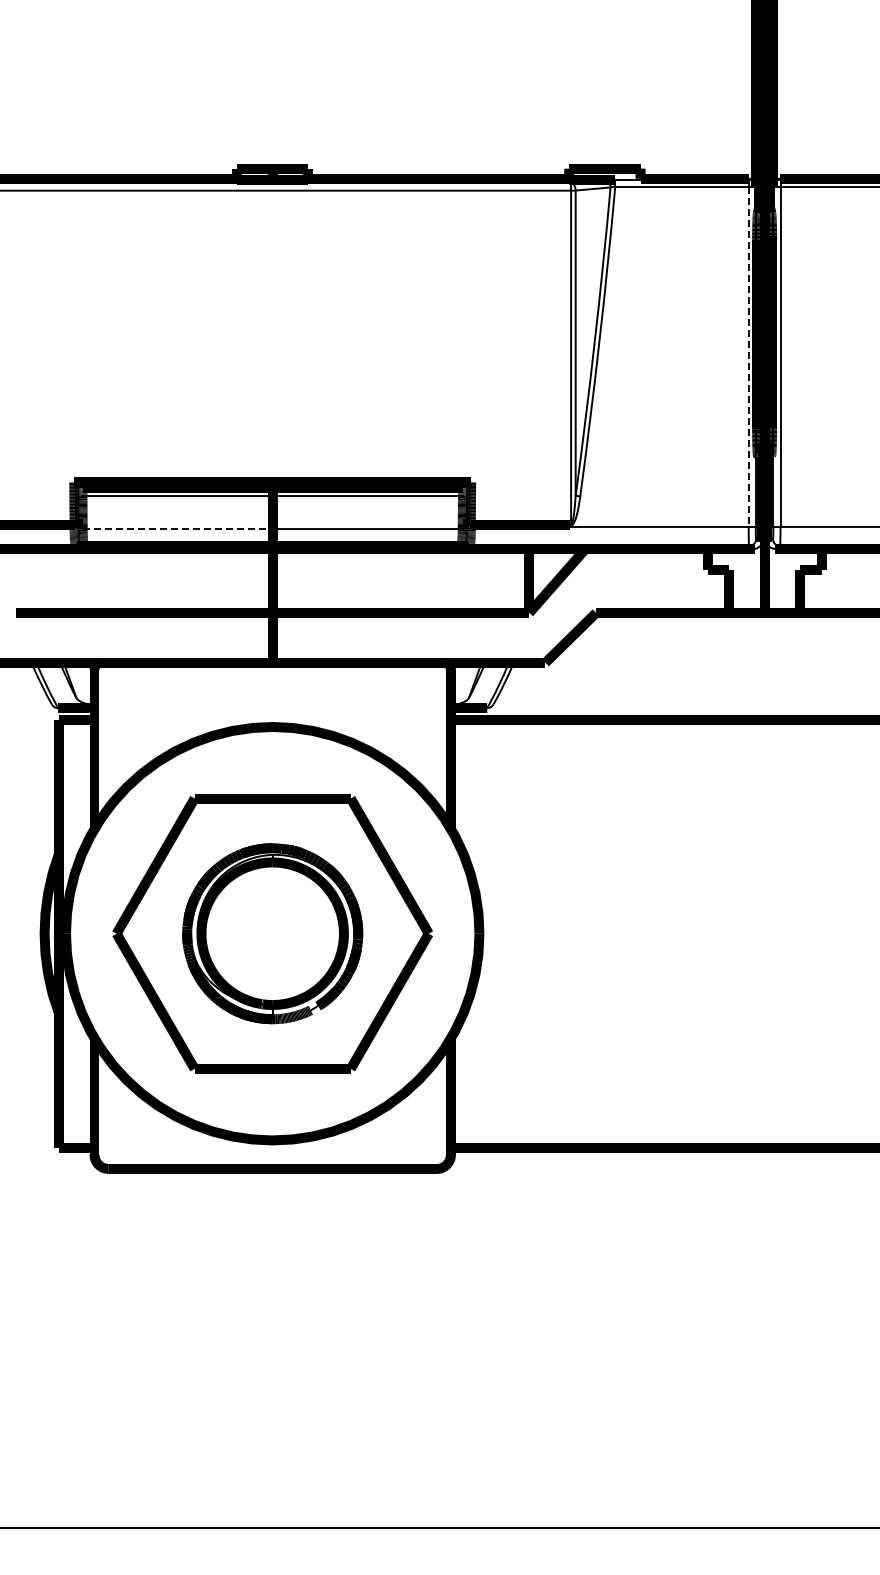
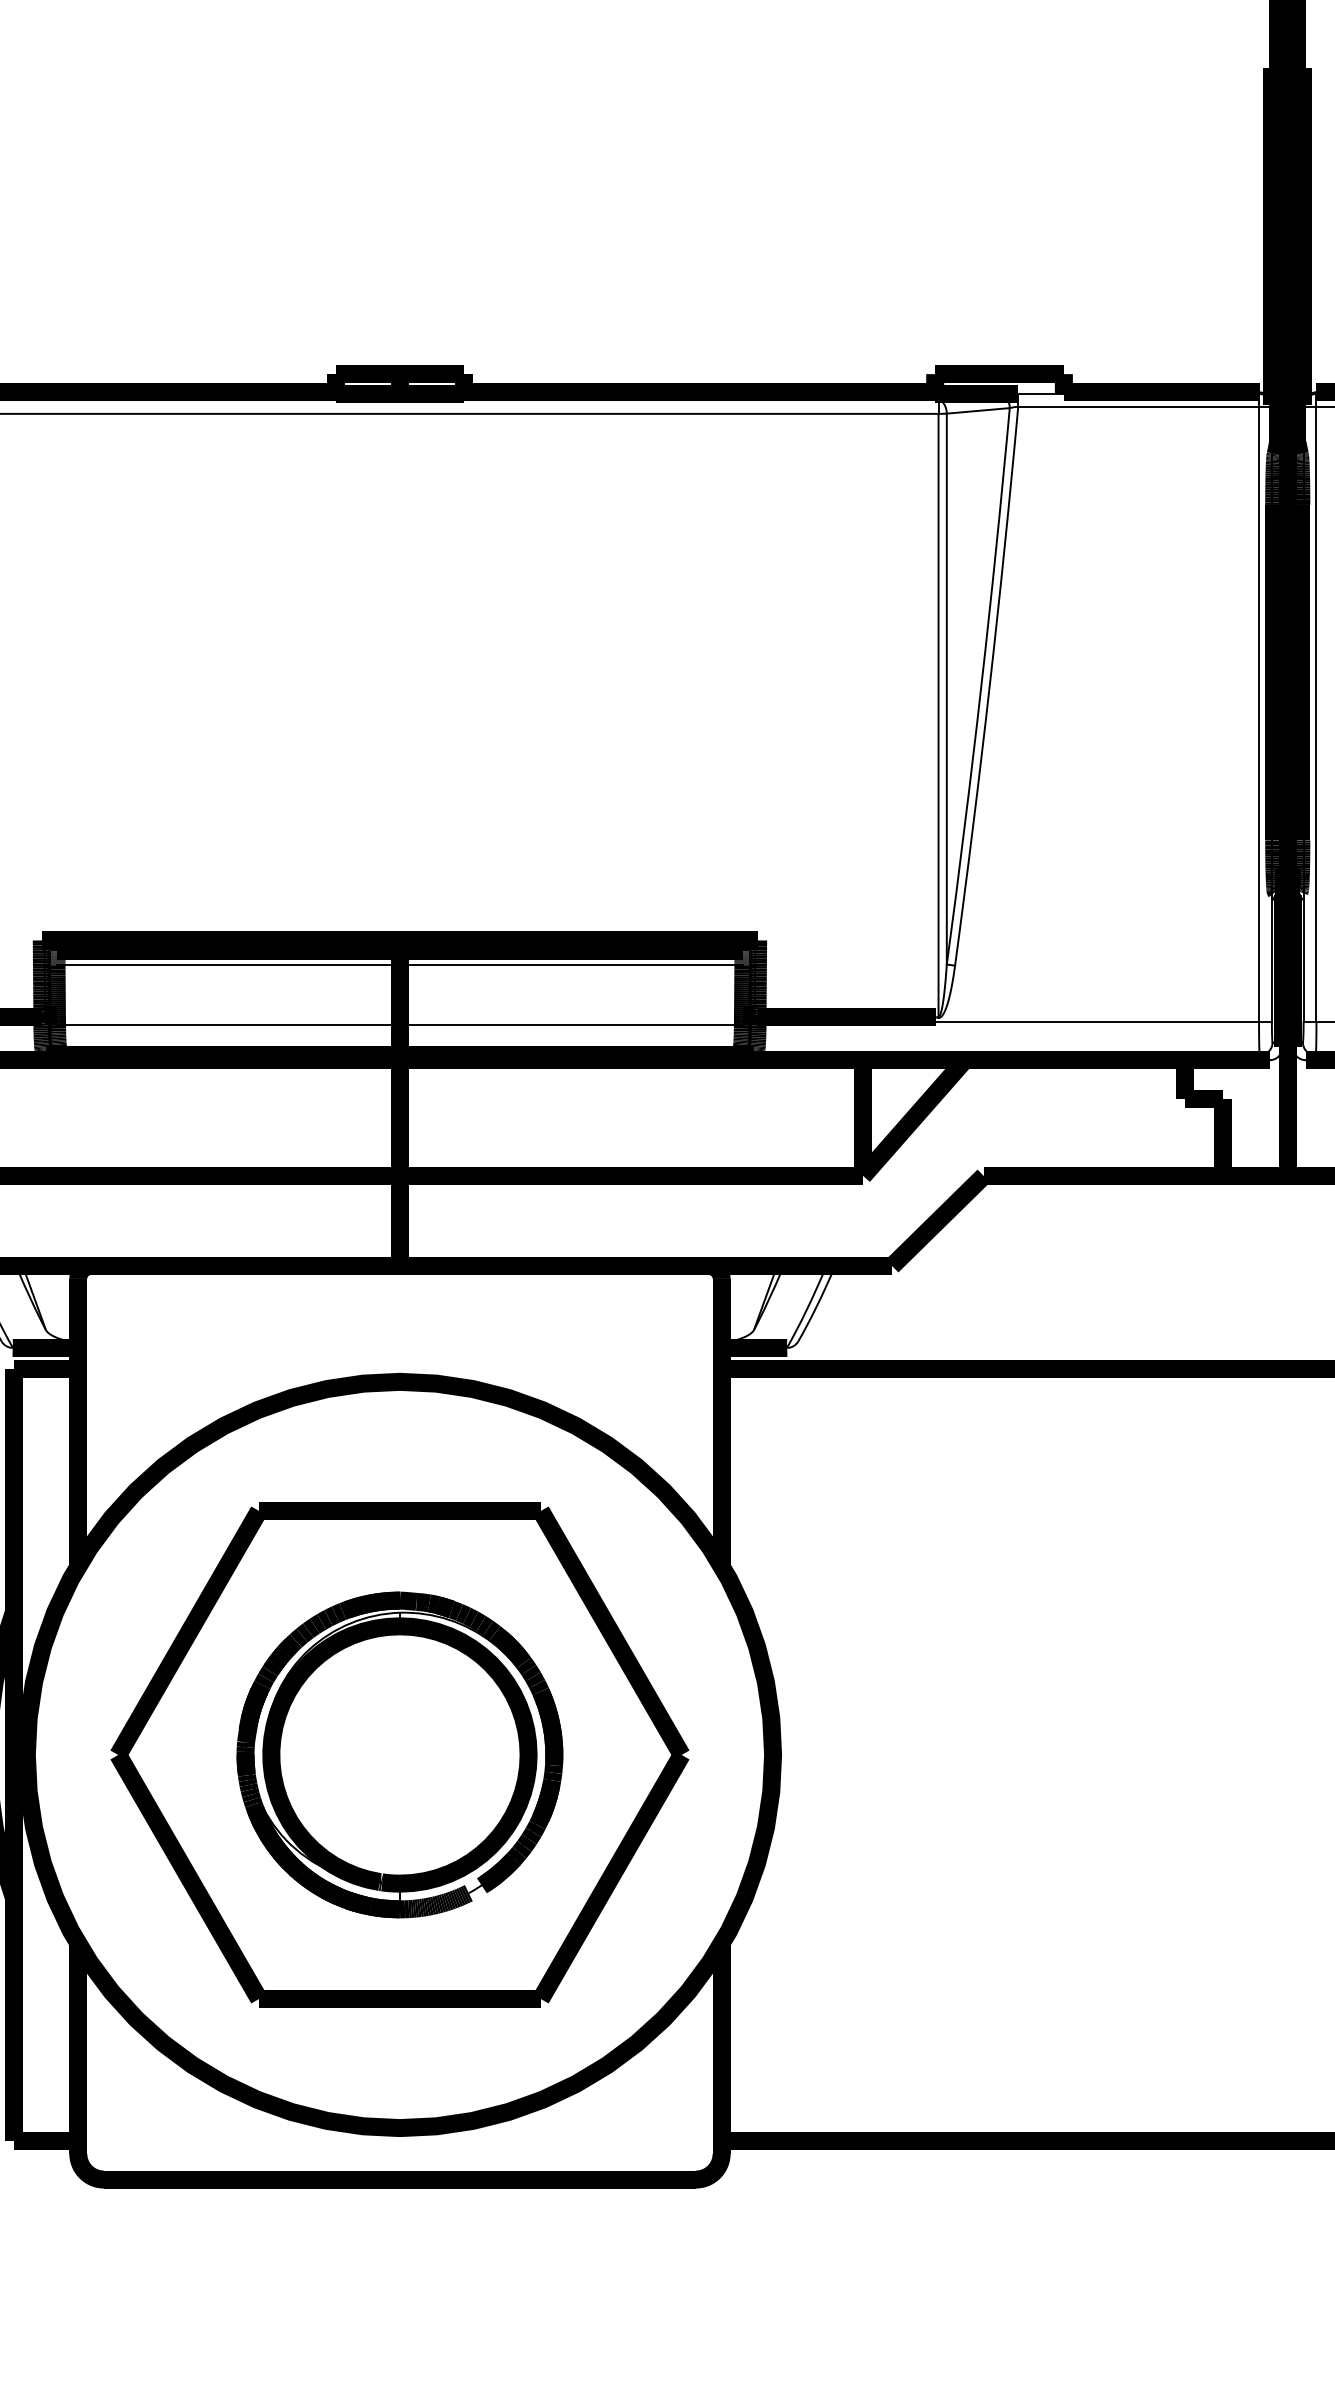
line: (748, 357) -> (1258, 714), dashed -> solid
line: (178, 529) -> (229, 1025), dashed -> solid

